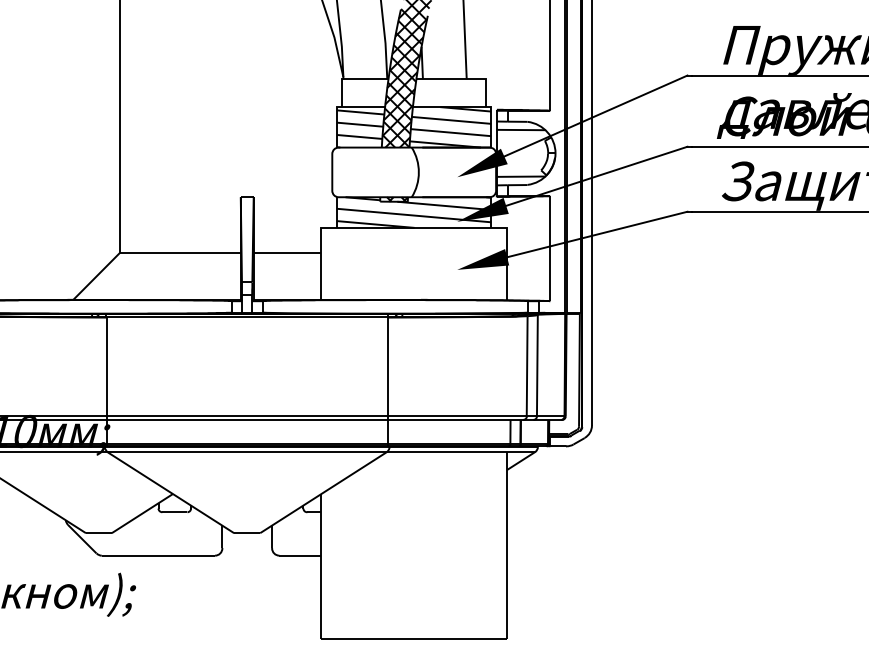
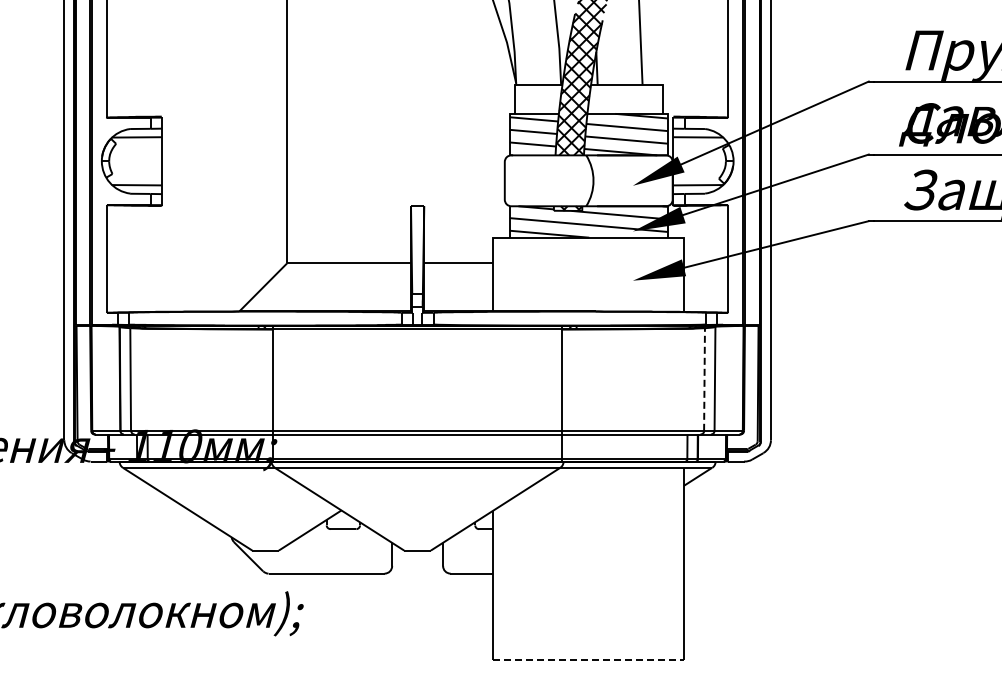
line: (527, 366) -> (704, 379), solid -> dashed
line: (414, 639) -> (589, 659), solid -> dashed

